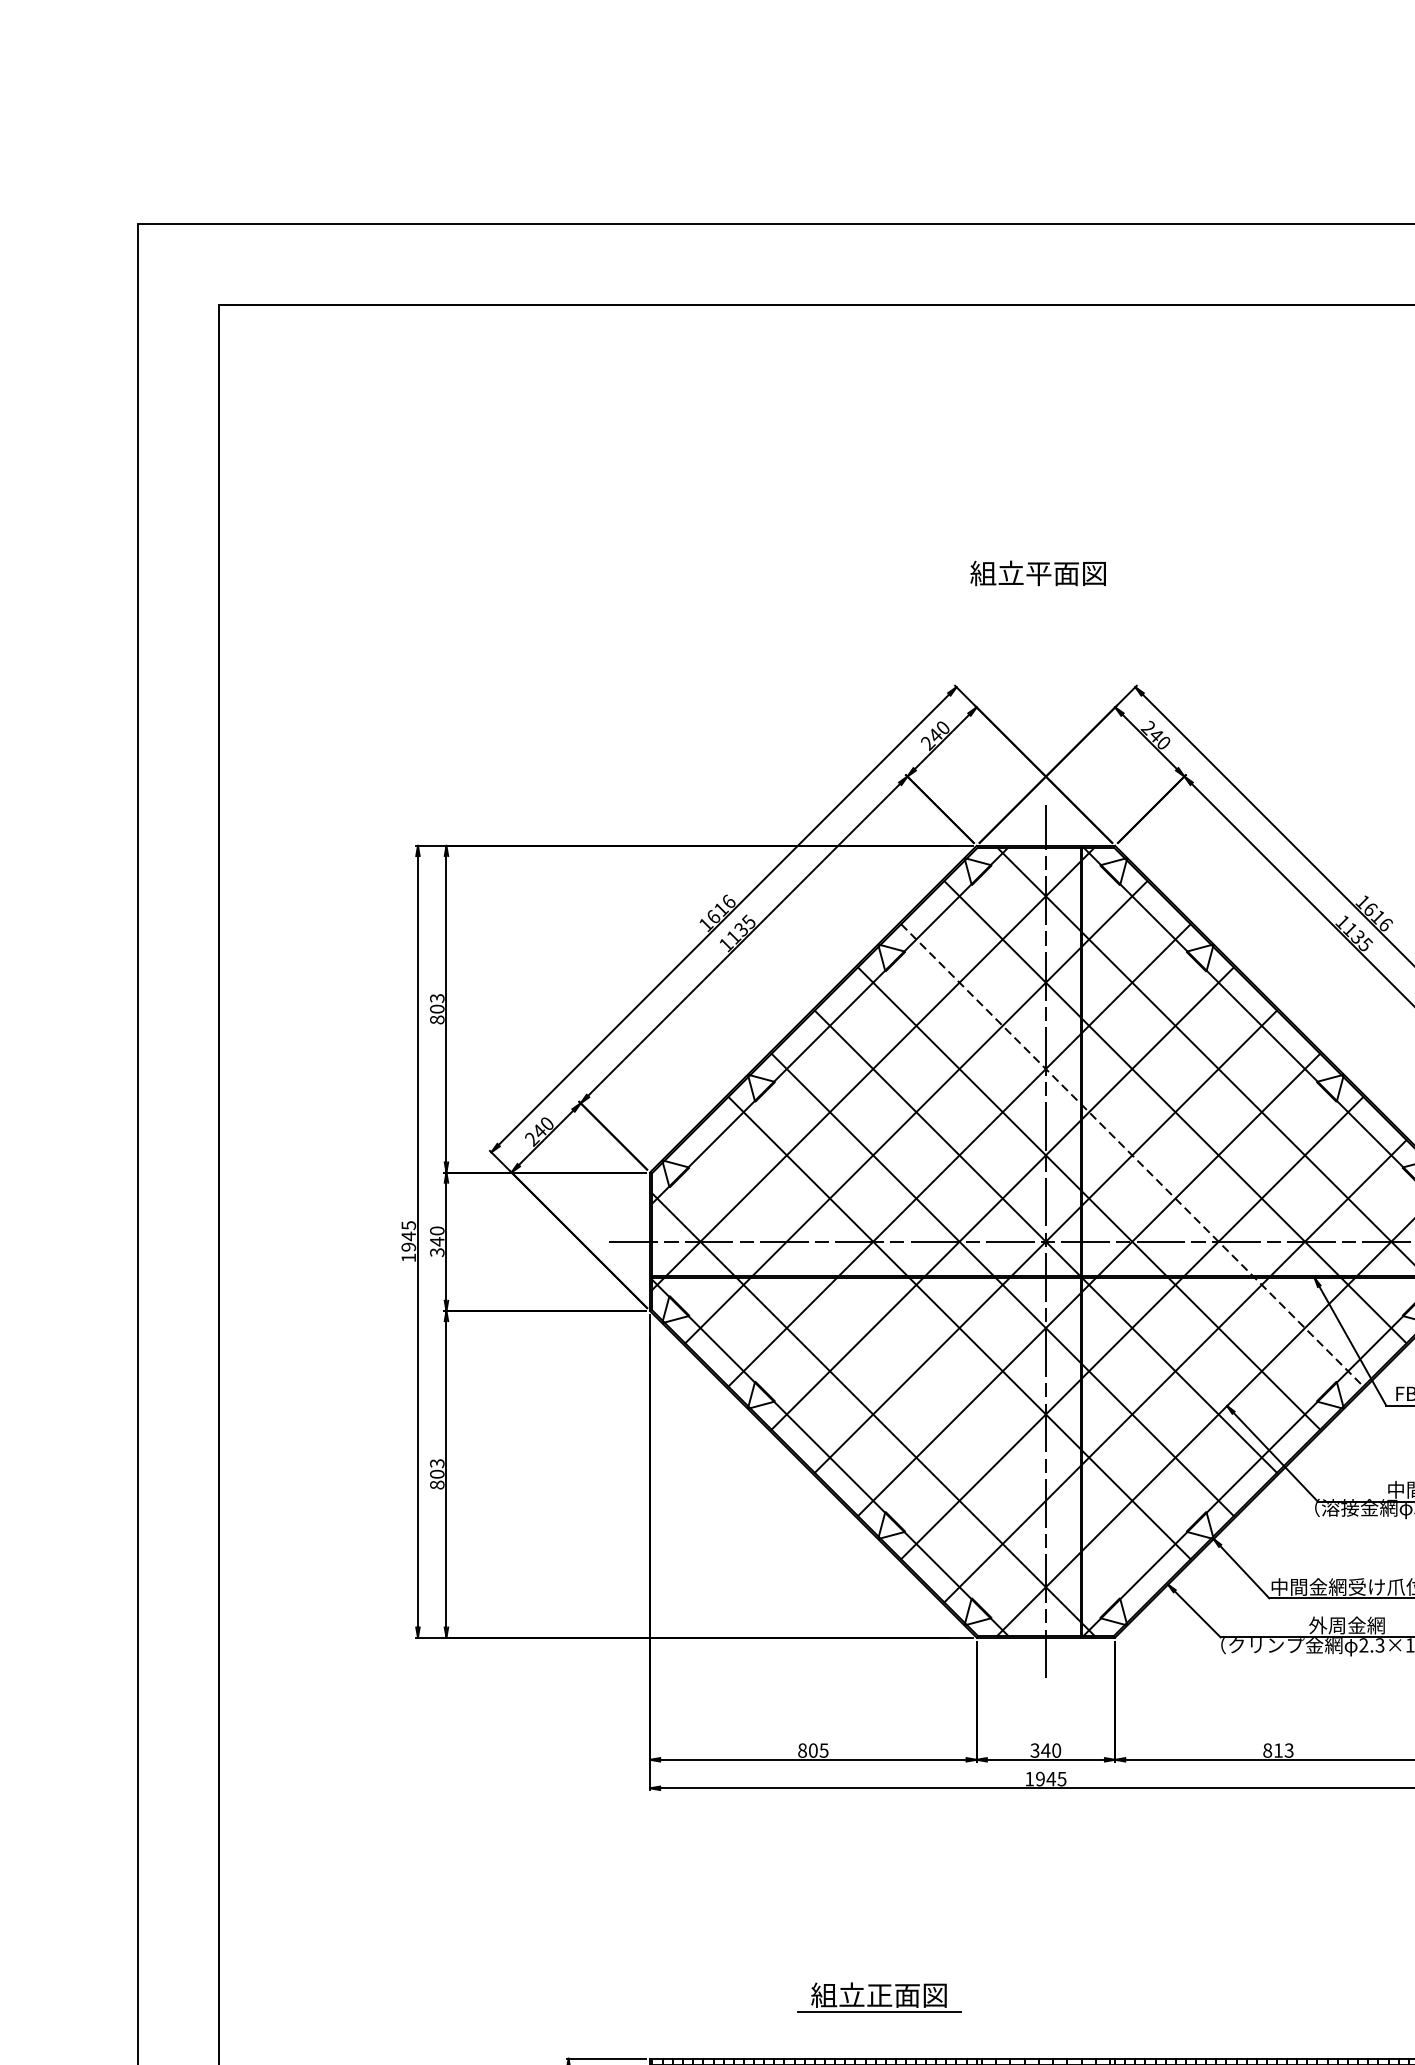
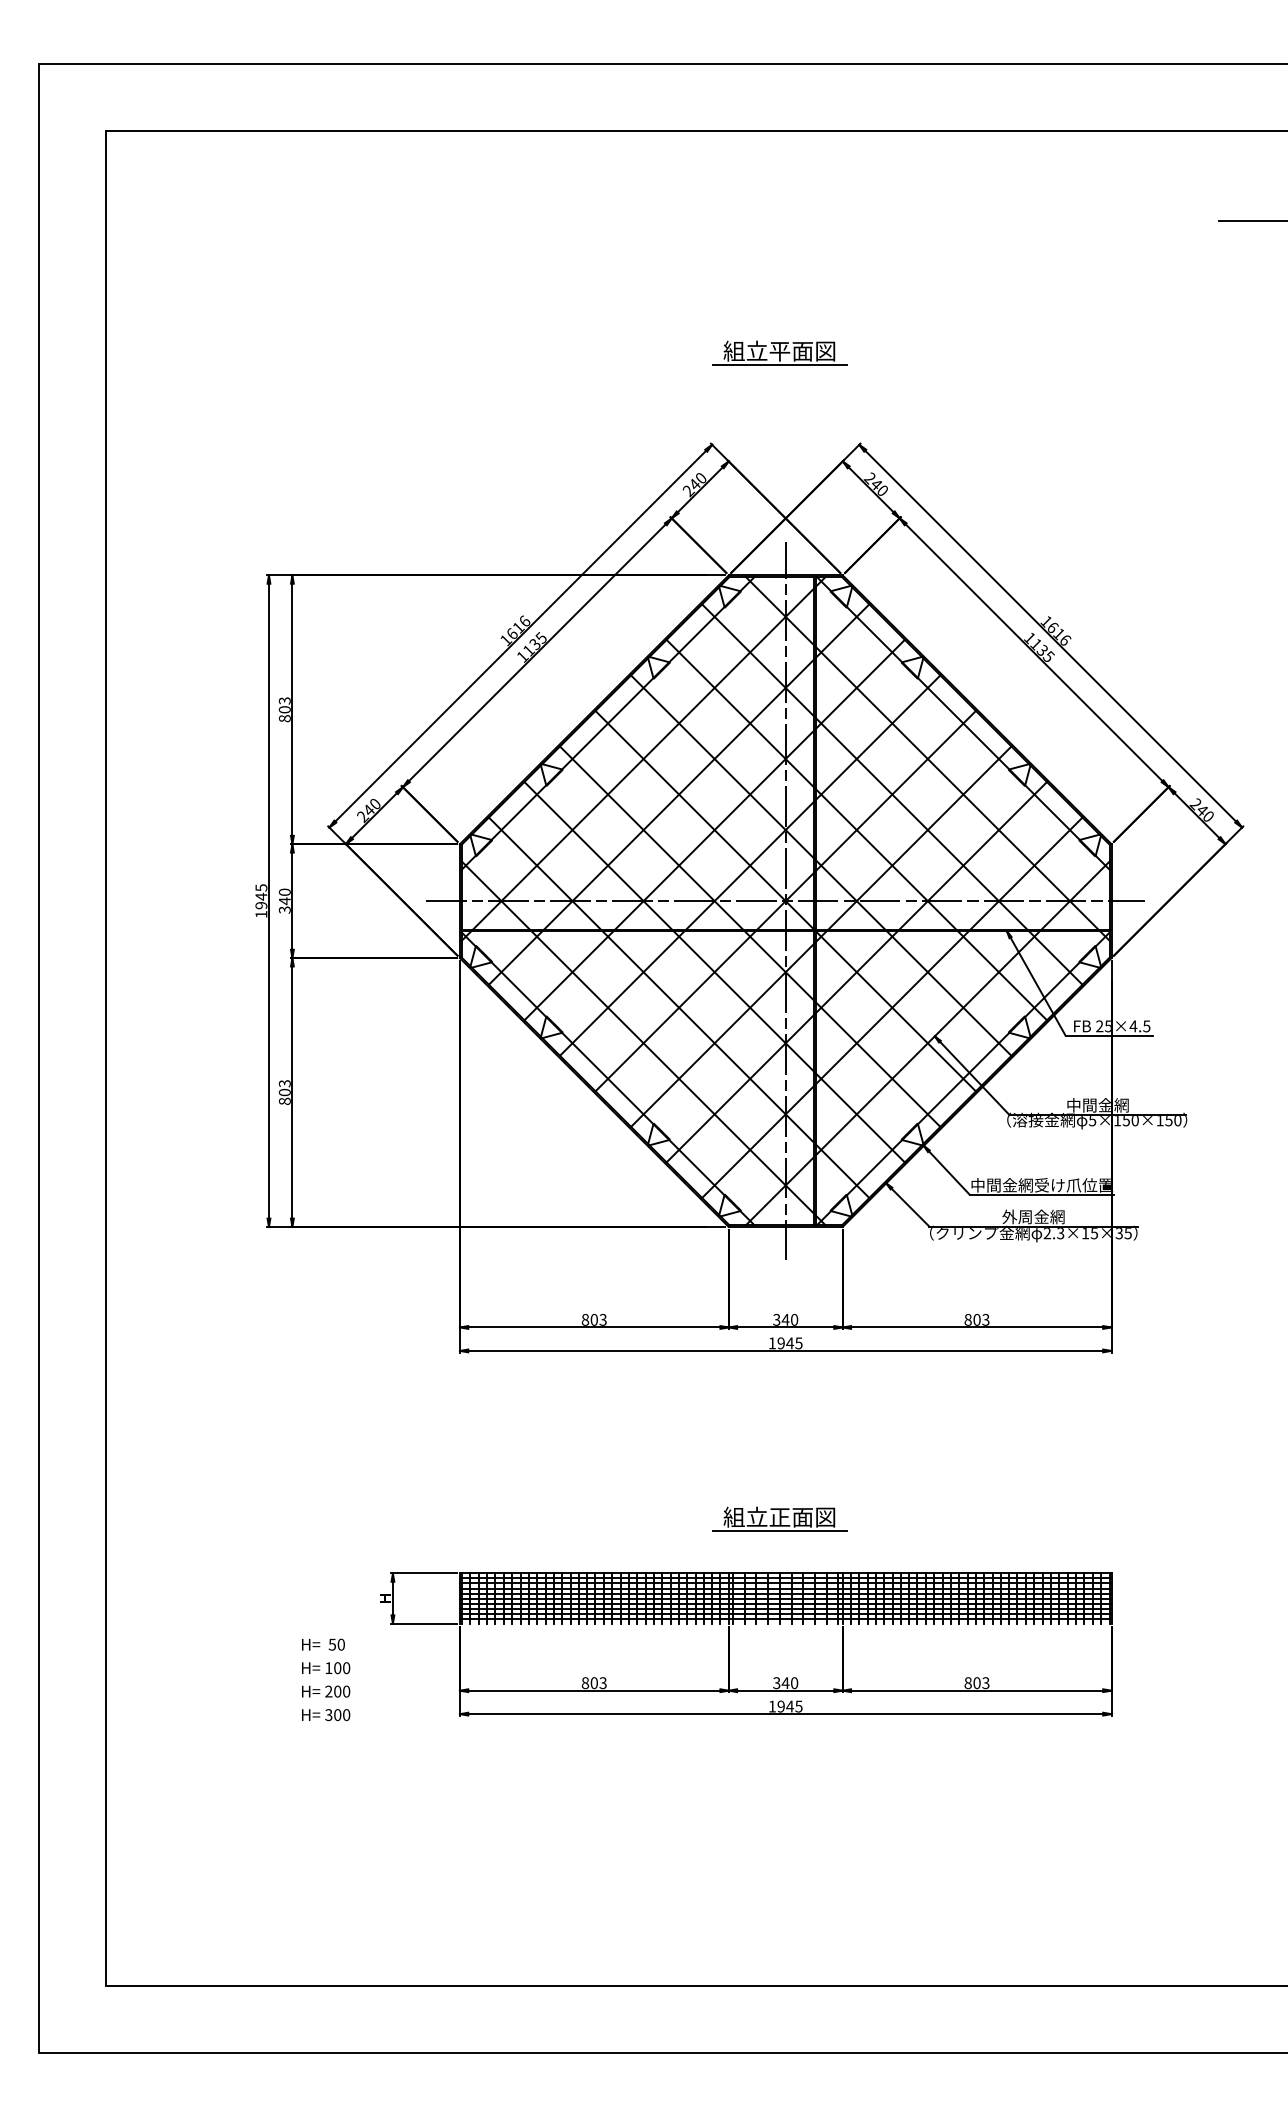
line: (1038, 590) -> (779, 365), added
line: (1131, 1155) -> (856, 830), dashed -> solid
line: (915, 1370) -> (678, 1007), added
text: (824, 1750) -> (603, 1319), 805 -> 803
text: (1277, 1750) -> (976, 1319), 813 -> 803
part: (879, 1996) -> (779, 1518), moved

